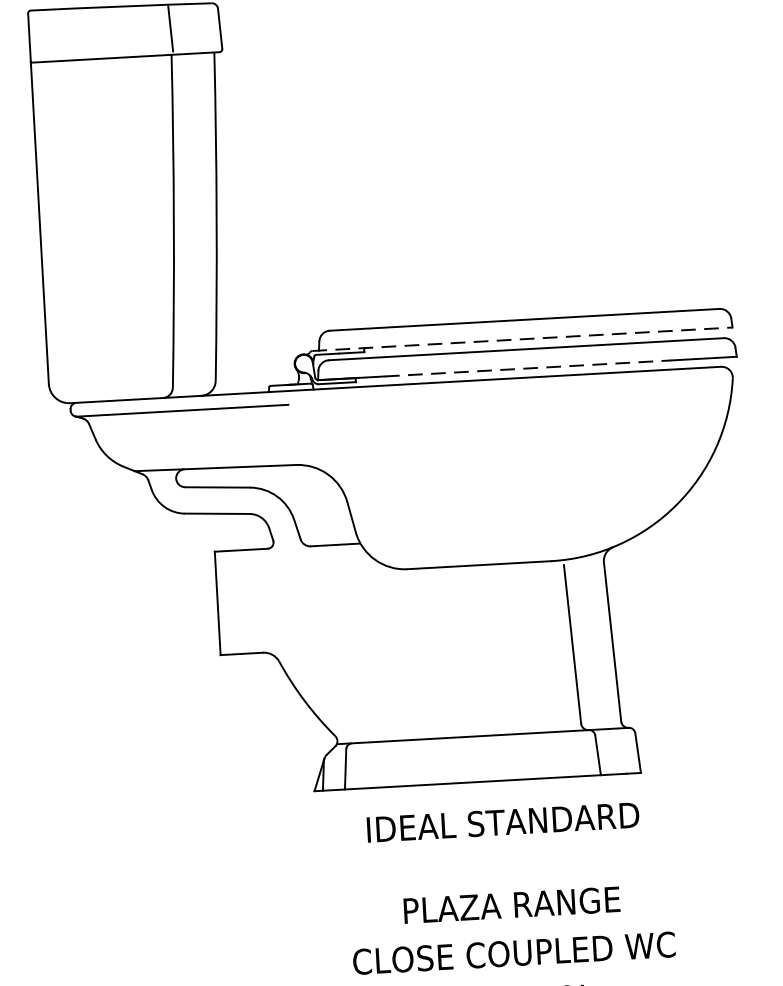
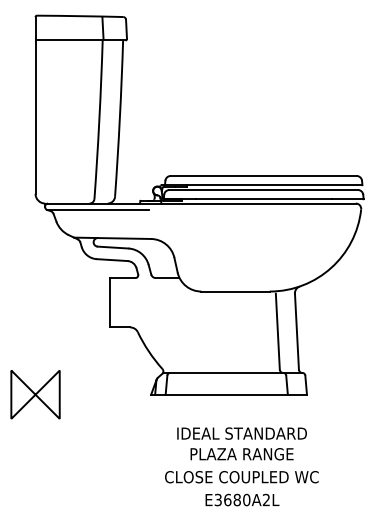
line: (523, 339) -> (262, 185), dashed -> solid
line: (529, 368) -> (264, 199), dashed -> solid
part: (72, 804) -> (35, 394), added
text: (501, 822) -> (241, 433), moved

